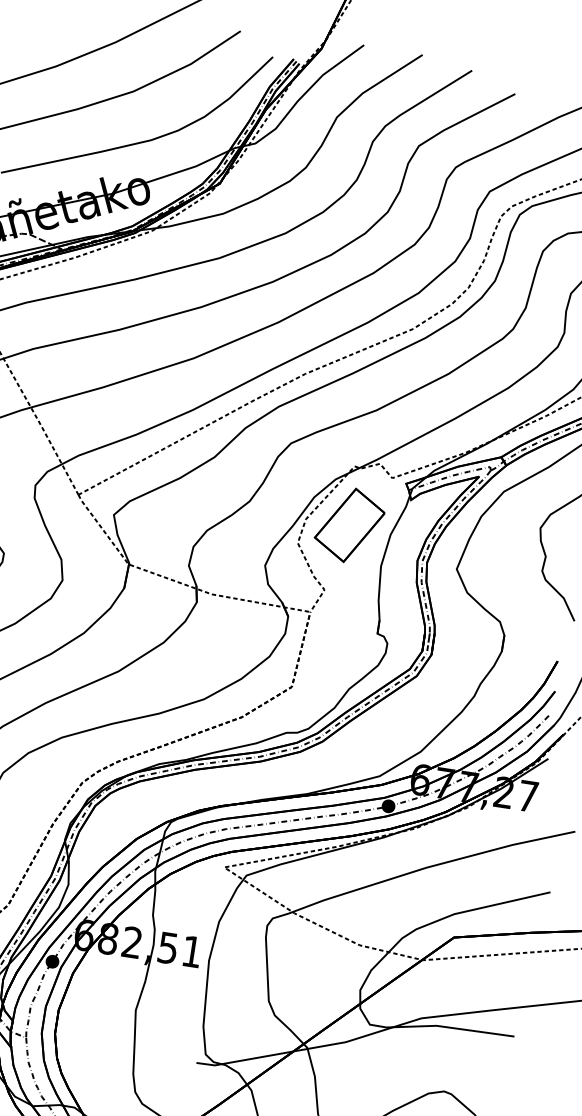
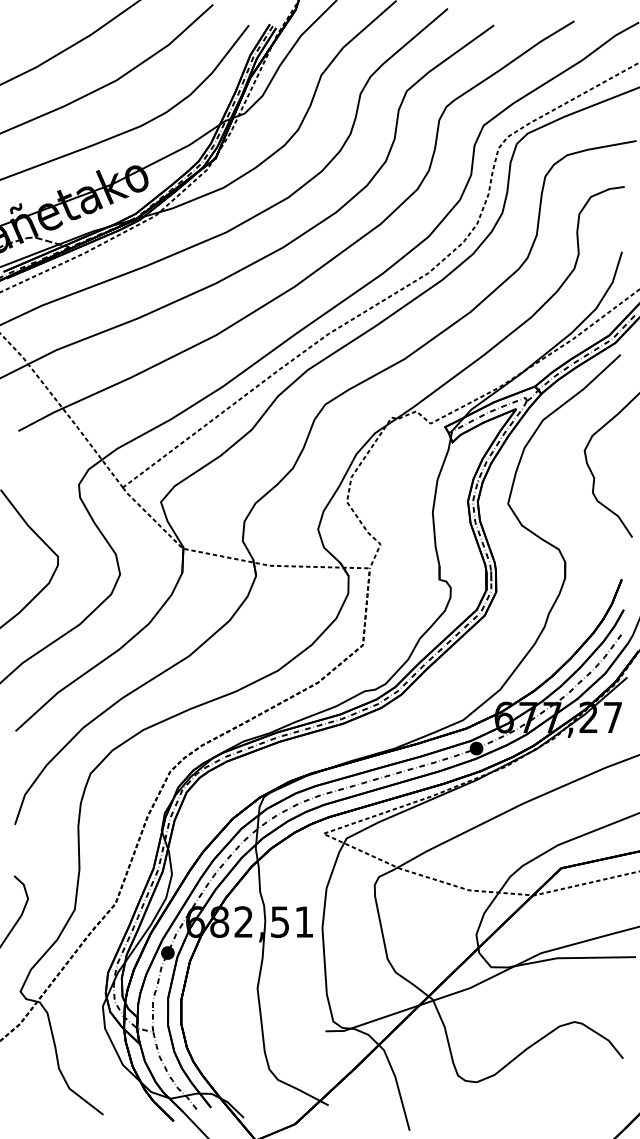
part: (349, 525) -> (395, 476), removed

